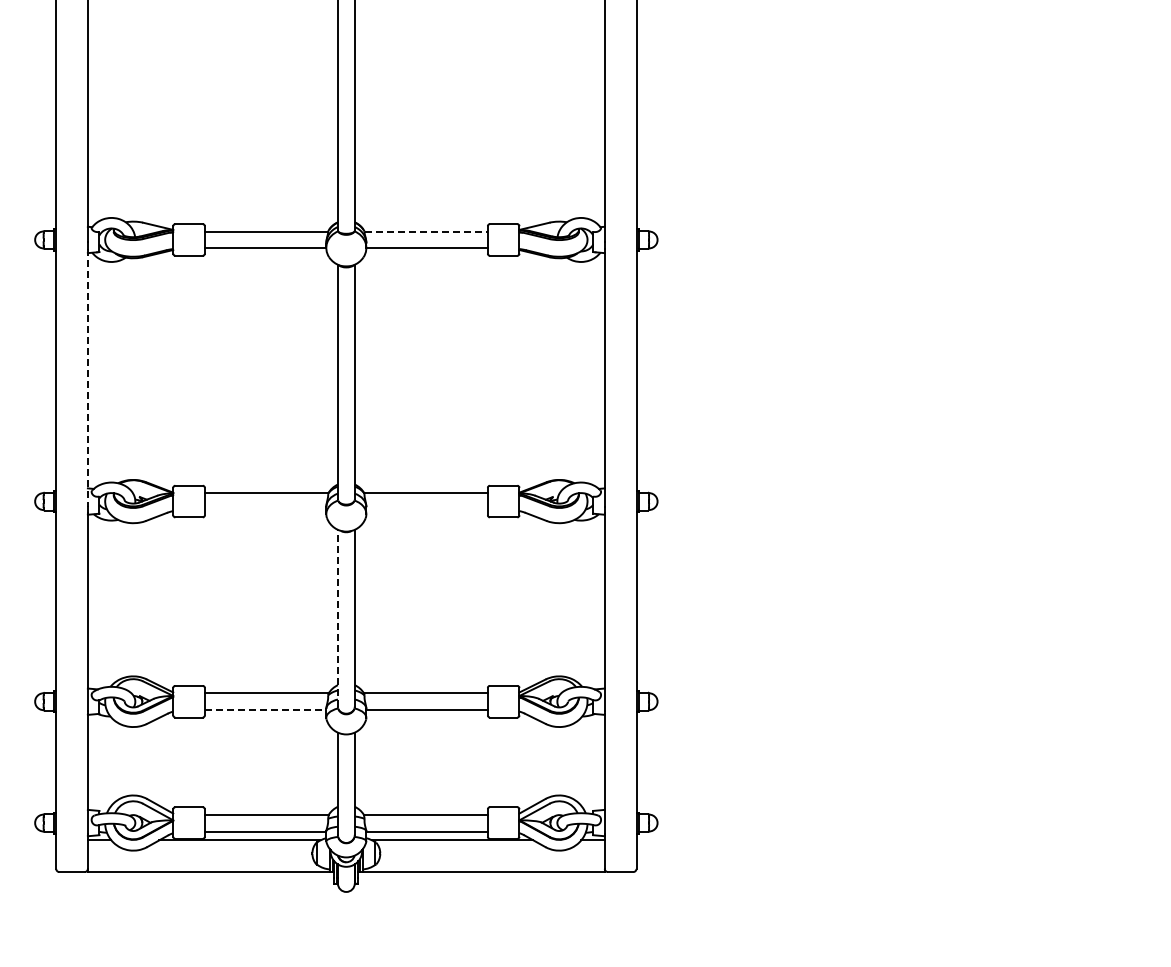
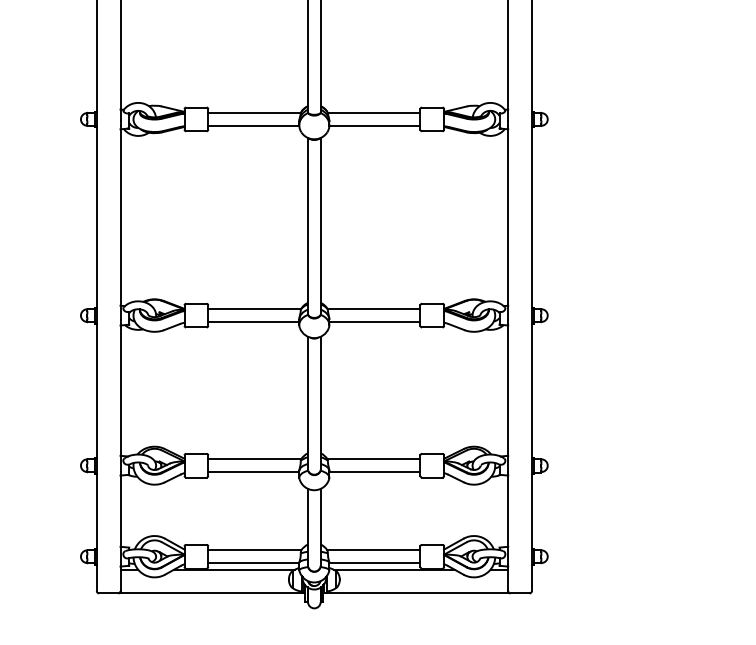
line: (426, 231) -> (374, 113), dashed -> solid
line: (87, 378) -> (120, 223), dashed -> solid
line: (265, 510) -> (253, 322), added
line: (426, 510) -> (374, 322), added
line: (337, 617) -> (307, 402), dashed -> solid
line: (265, 710) -> (253, 472), dashed -> solid

